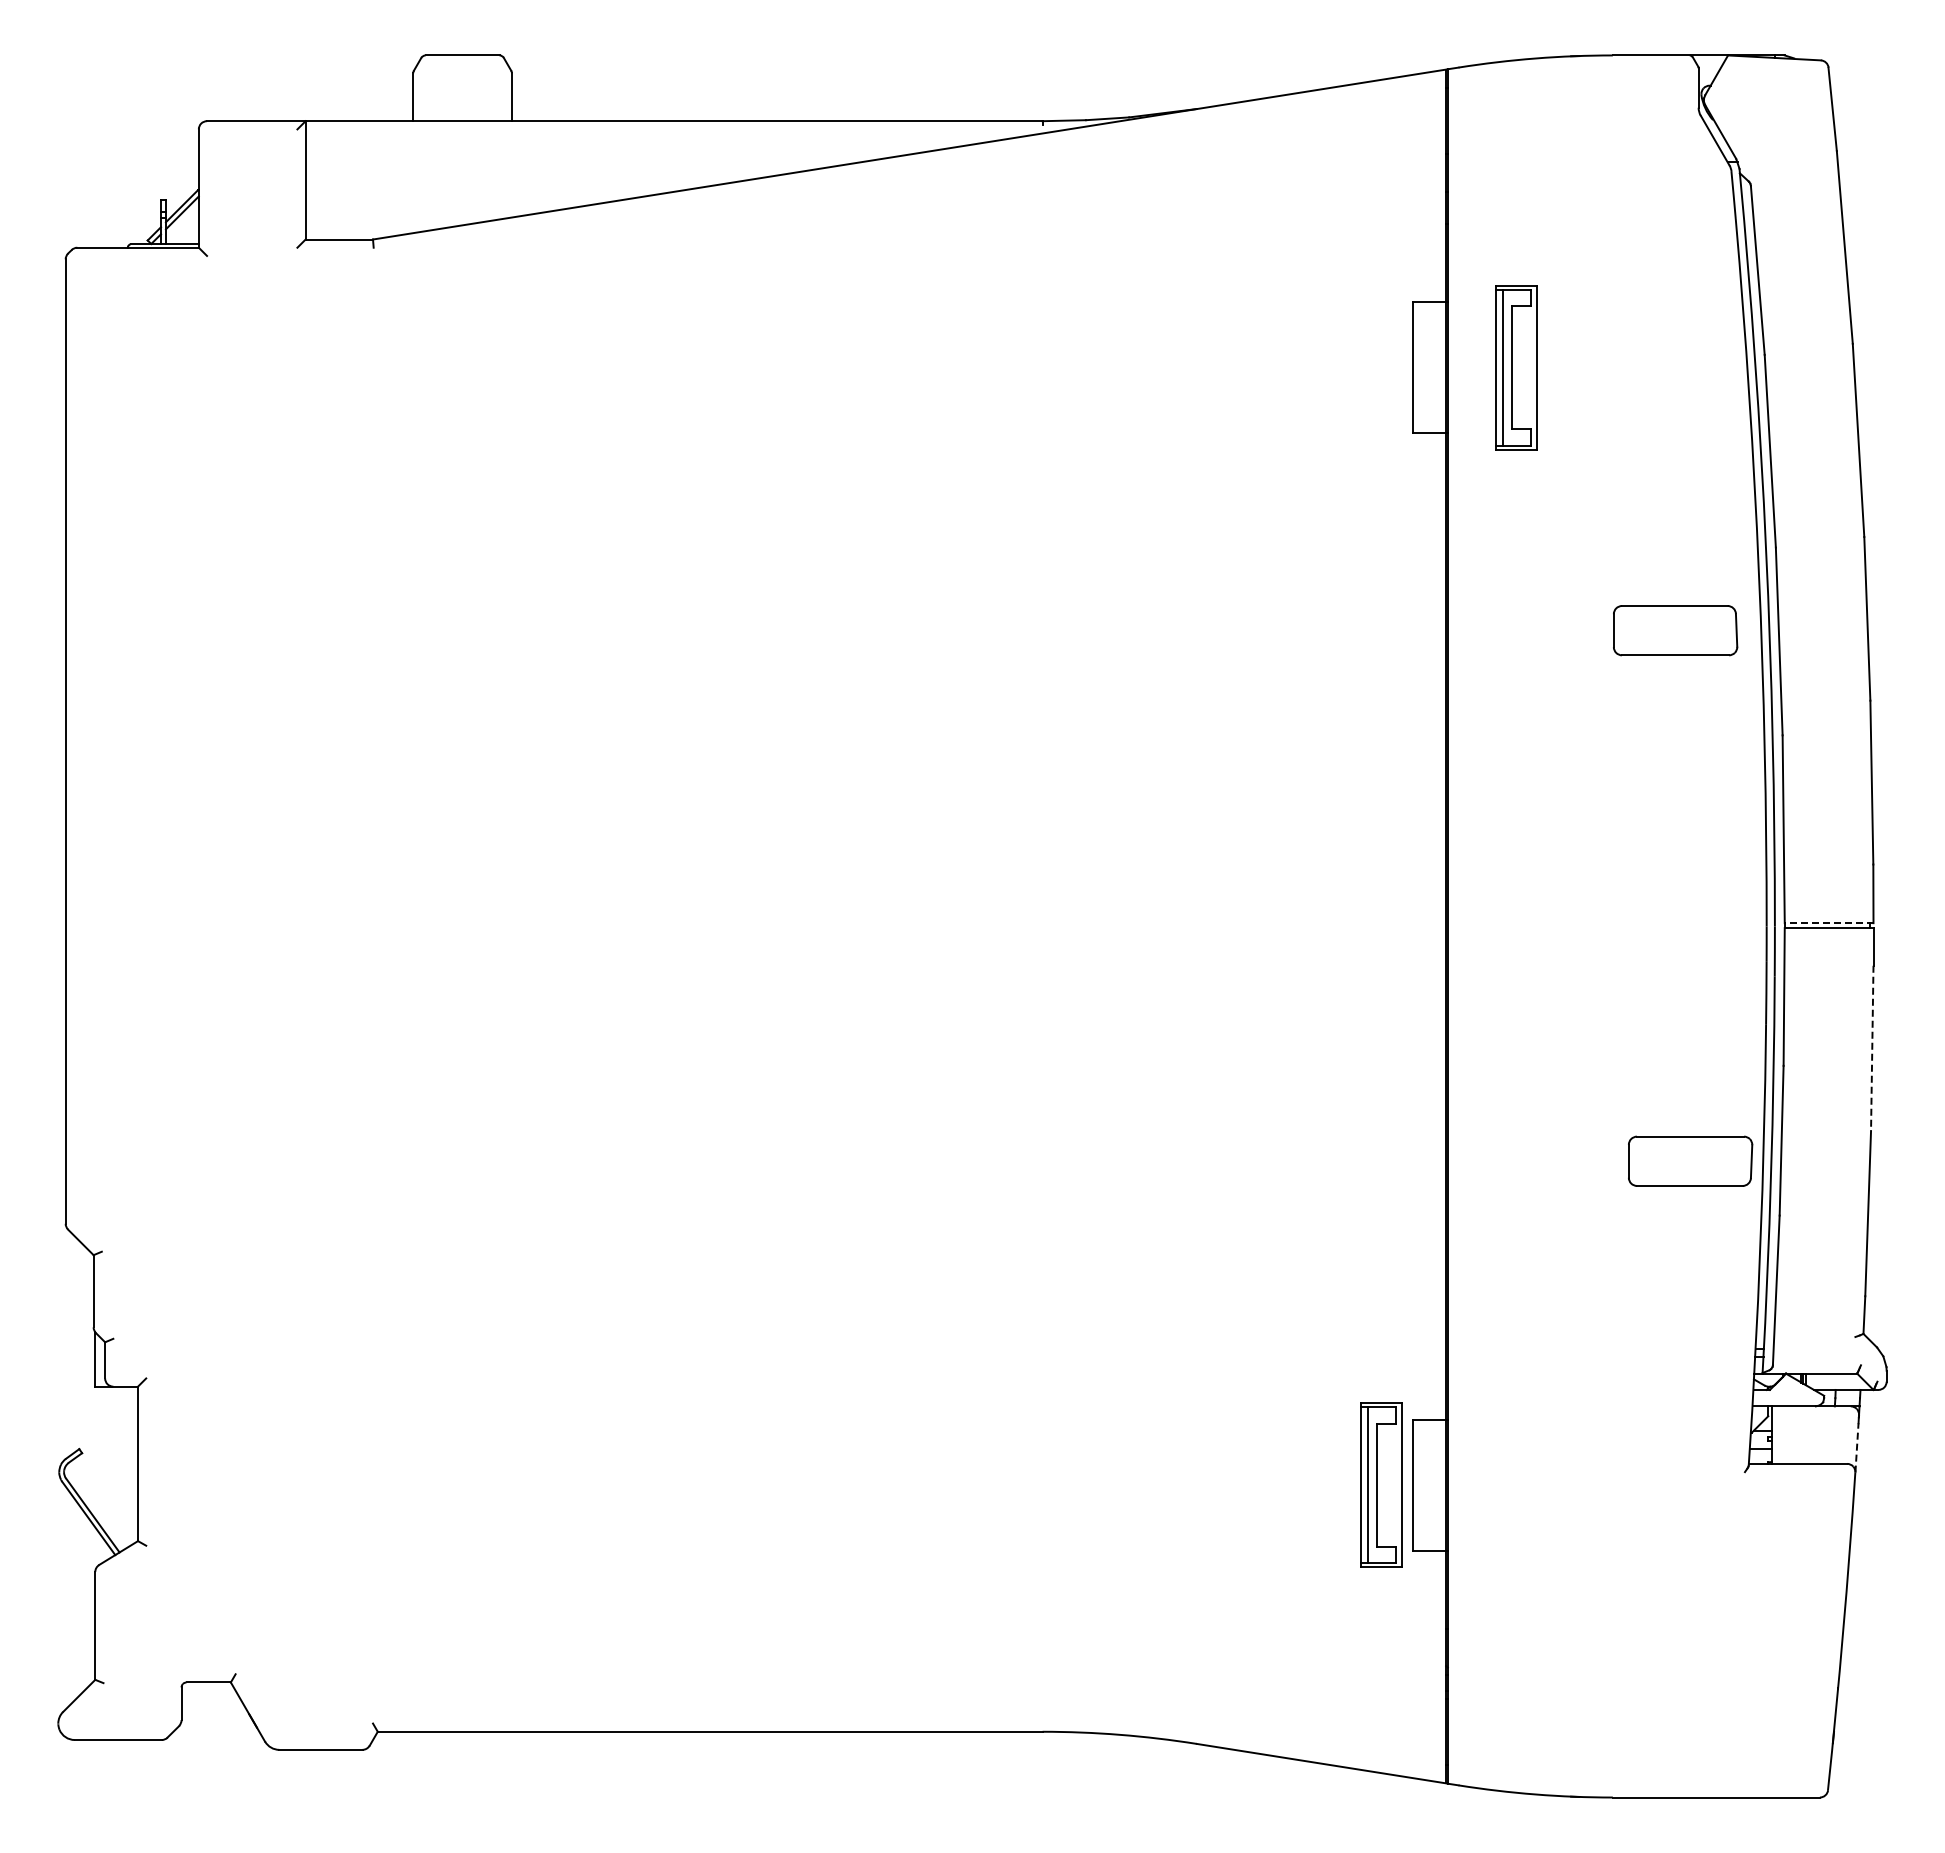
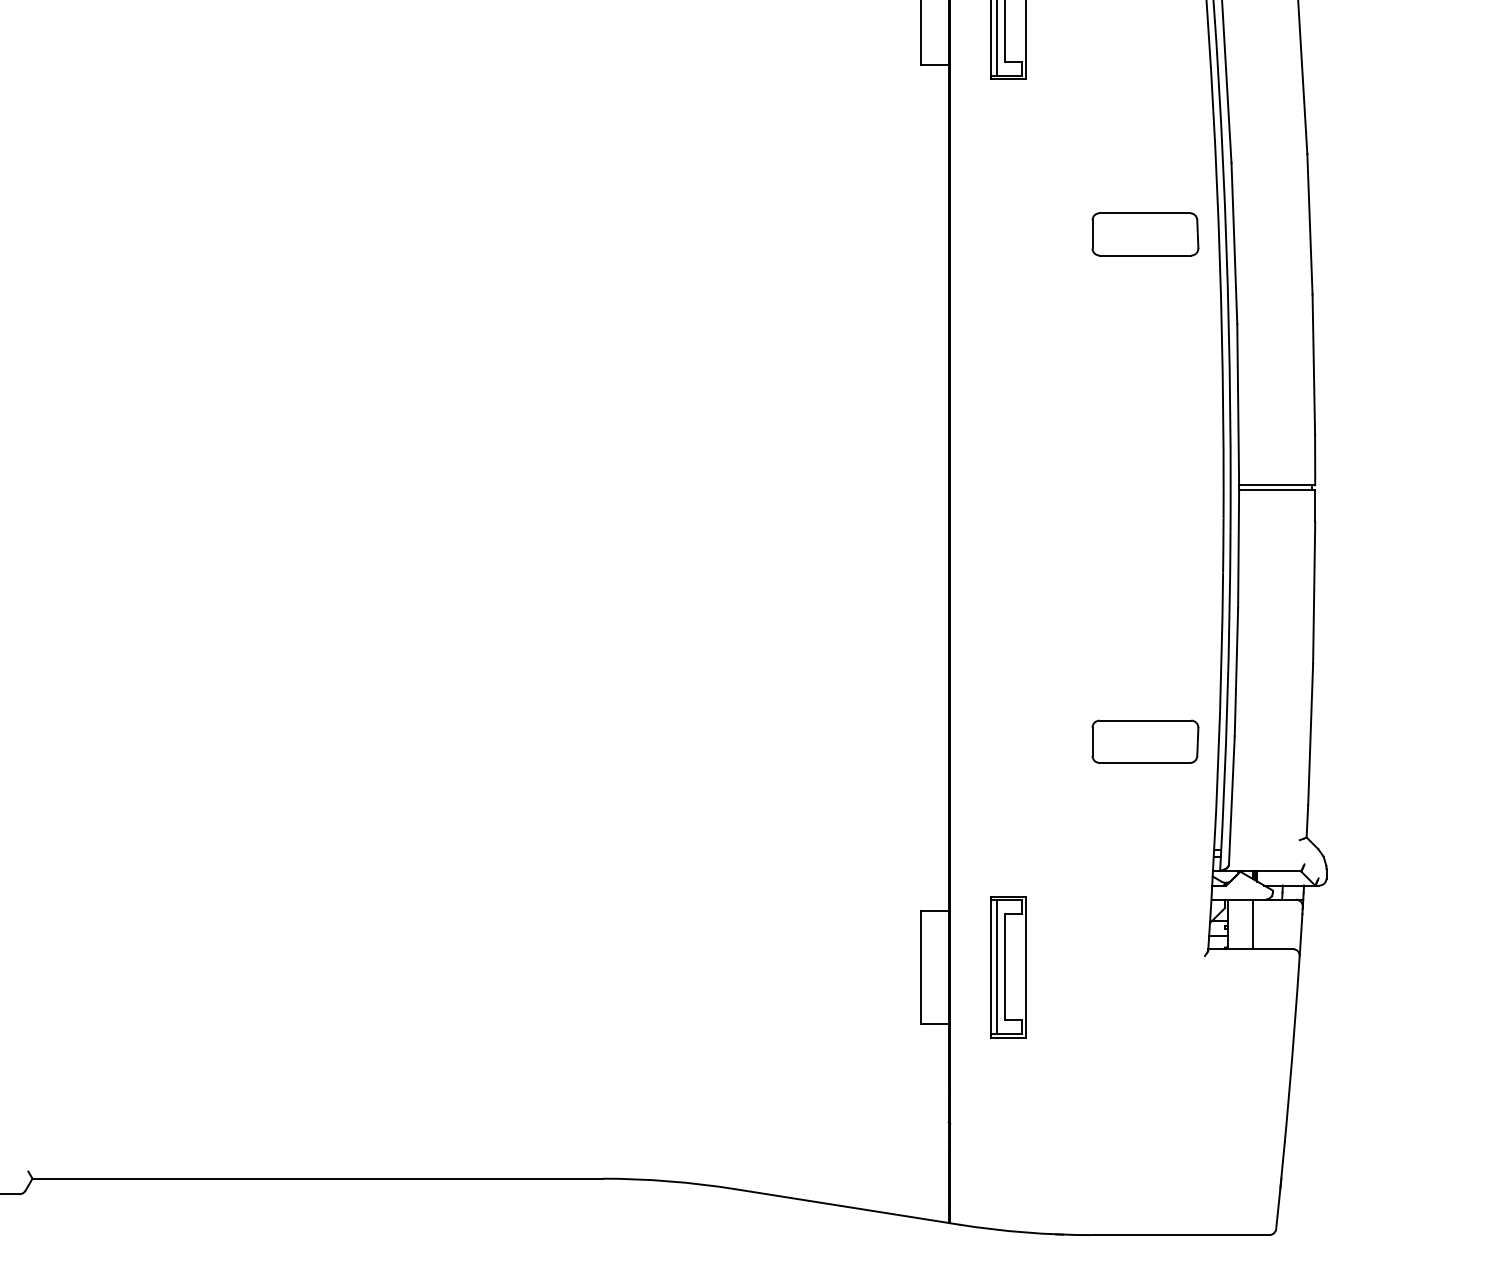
line: (1828, 923) -> (1276, 485), dashed -> solid
line: (1872, 1048) -> (1314, 592), dashed -> solid
part: (1690, 1160) -> (1145, 741), moved
line: (1801, 1434) -> (1253, 923), added
line: (1856, 1447) -> (1300, 934), dashed -> solid
part: (1381, 1484) -> (1009, 966), moved

